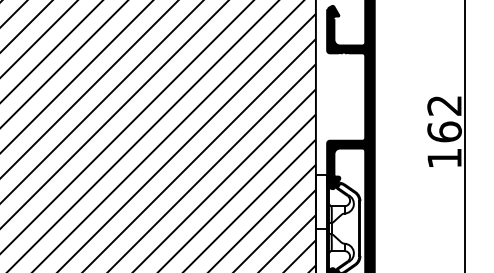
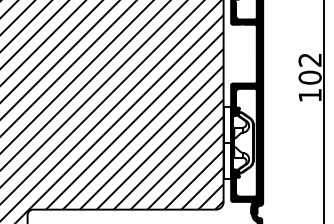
text: (443, 131) -> (309, 77), 162 -> 102

